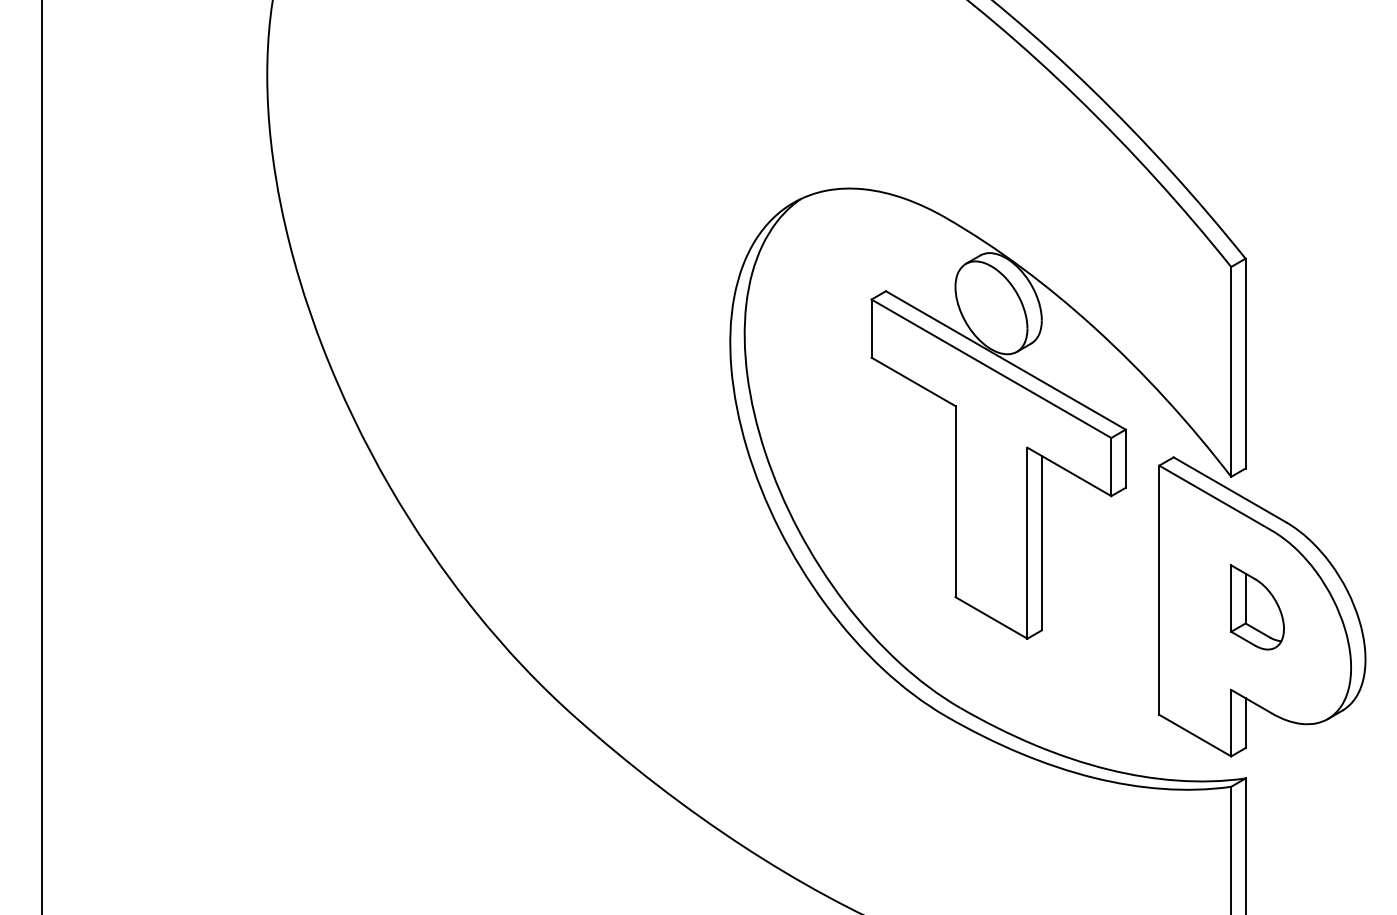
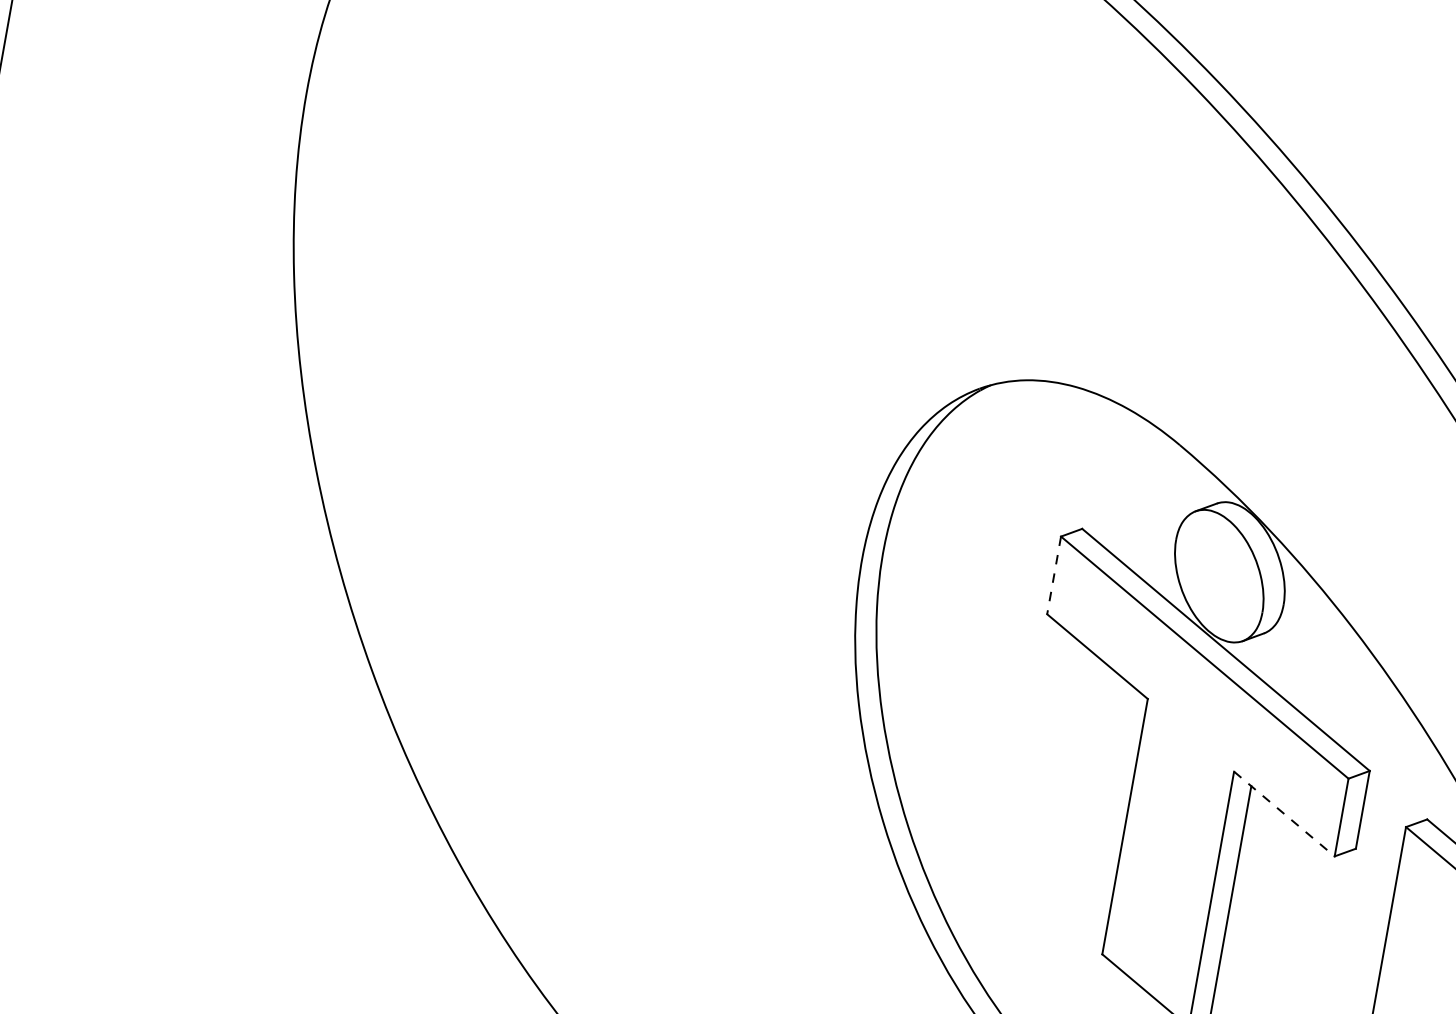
line: (871, 329) -> (1053, 576), solid -> dashed
line: (1069, 472) -> (1284, 814), solid -> dashed

